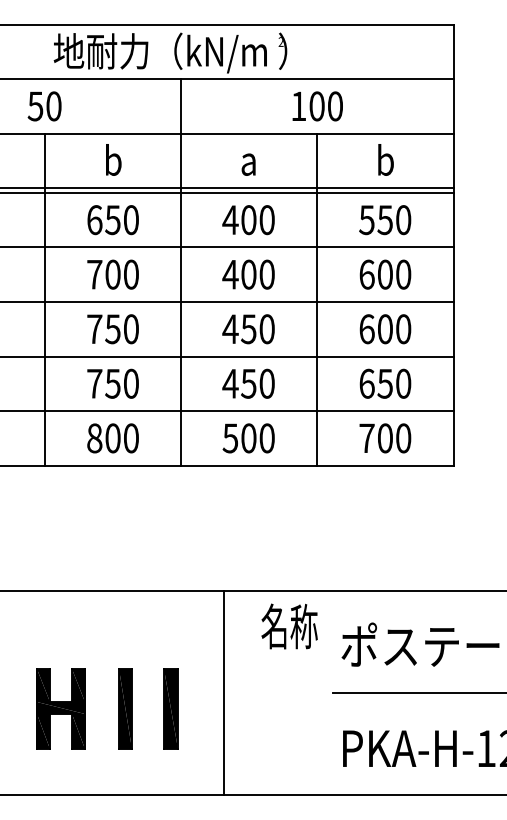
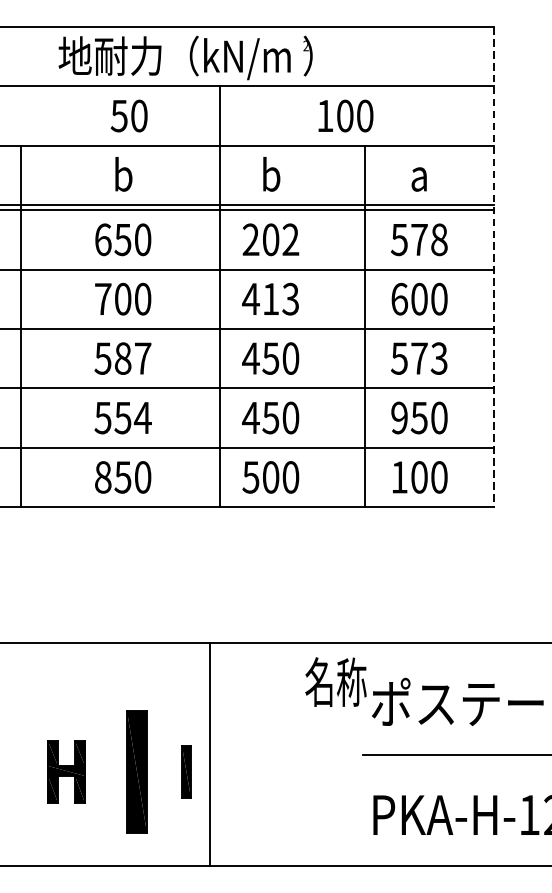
text: (44, 106) -> (129, 116), moved
text: (249, 159) -> (271, 173), a -> b
text: (385, 159) -> (419, 173), b -> a
text: (248, 220) -> (270, 240), 400 -> 202
text: (394, 220) -> (429, 240), 550 -> 578
line: (453, 245) -> (493, 267), solid -> dashed
line: (181, 272) -> (220, 296), moved
text: (257, 274) -> (280, 299), 400 -> 413
line: (44, 299) -> (20, 326), moved
line: (317, 299) -> (365, 326), moved
text: (112, 329) -> (122, 358), 750 -> 587
text: (385, 329) -> (419, 358), 600 -> 573
text: (112, 383) -> (122, 417), 750 -> 554
text: (366, 383) -> (399, 417), 650 -> 950
text: (366, 437) -> (399, 476), 700 -> 100
text: (112, 438) -> (122, 477), 800 -> 850
text: (289, 626) -> (335, 682), moved
line: (223, 692) -> (209, 754), moved
part: (60, 708) -> (65, 771), size x0.7
part: (125, 708) -> (136, 771), size x1.4
part: (170, 708) -> (185, 771), size x0.6

